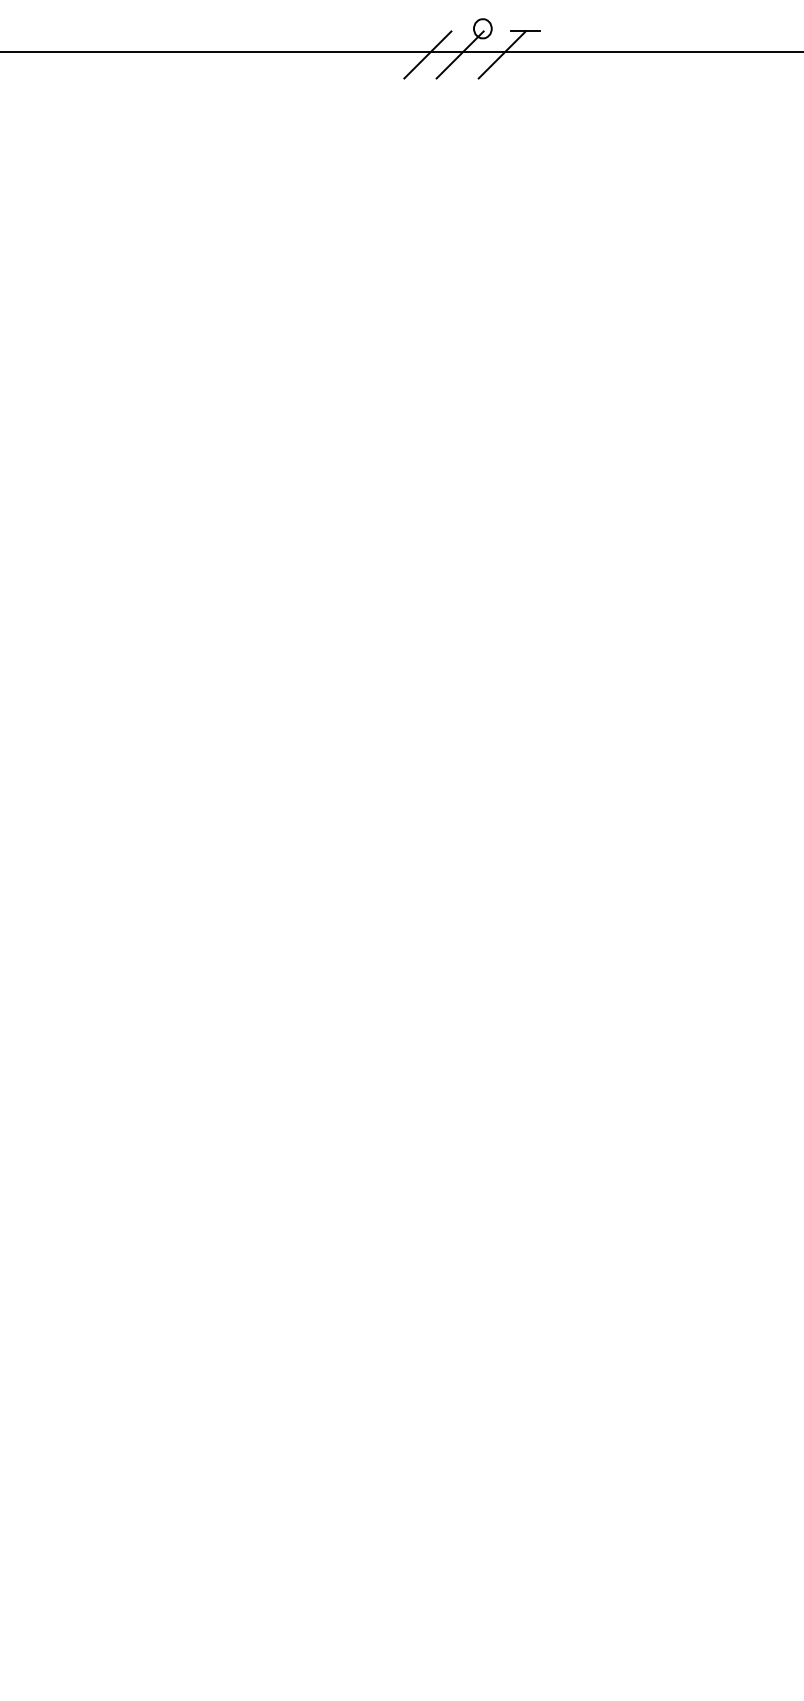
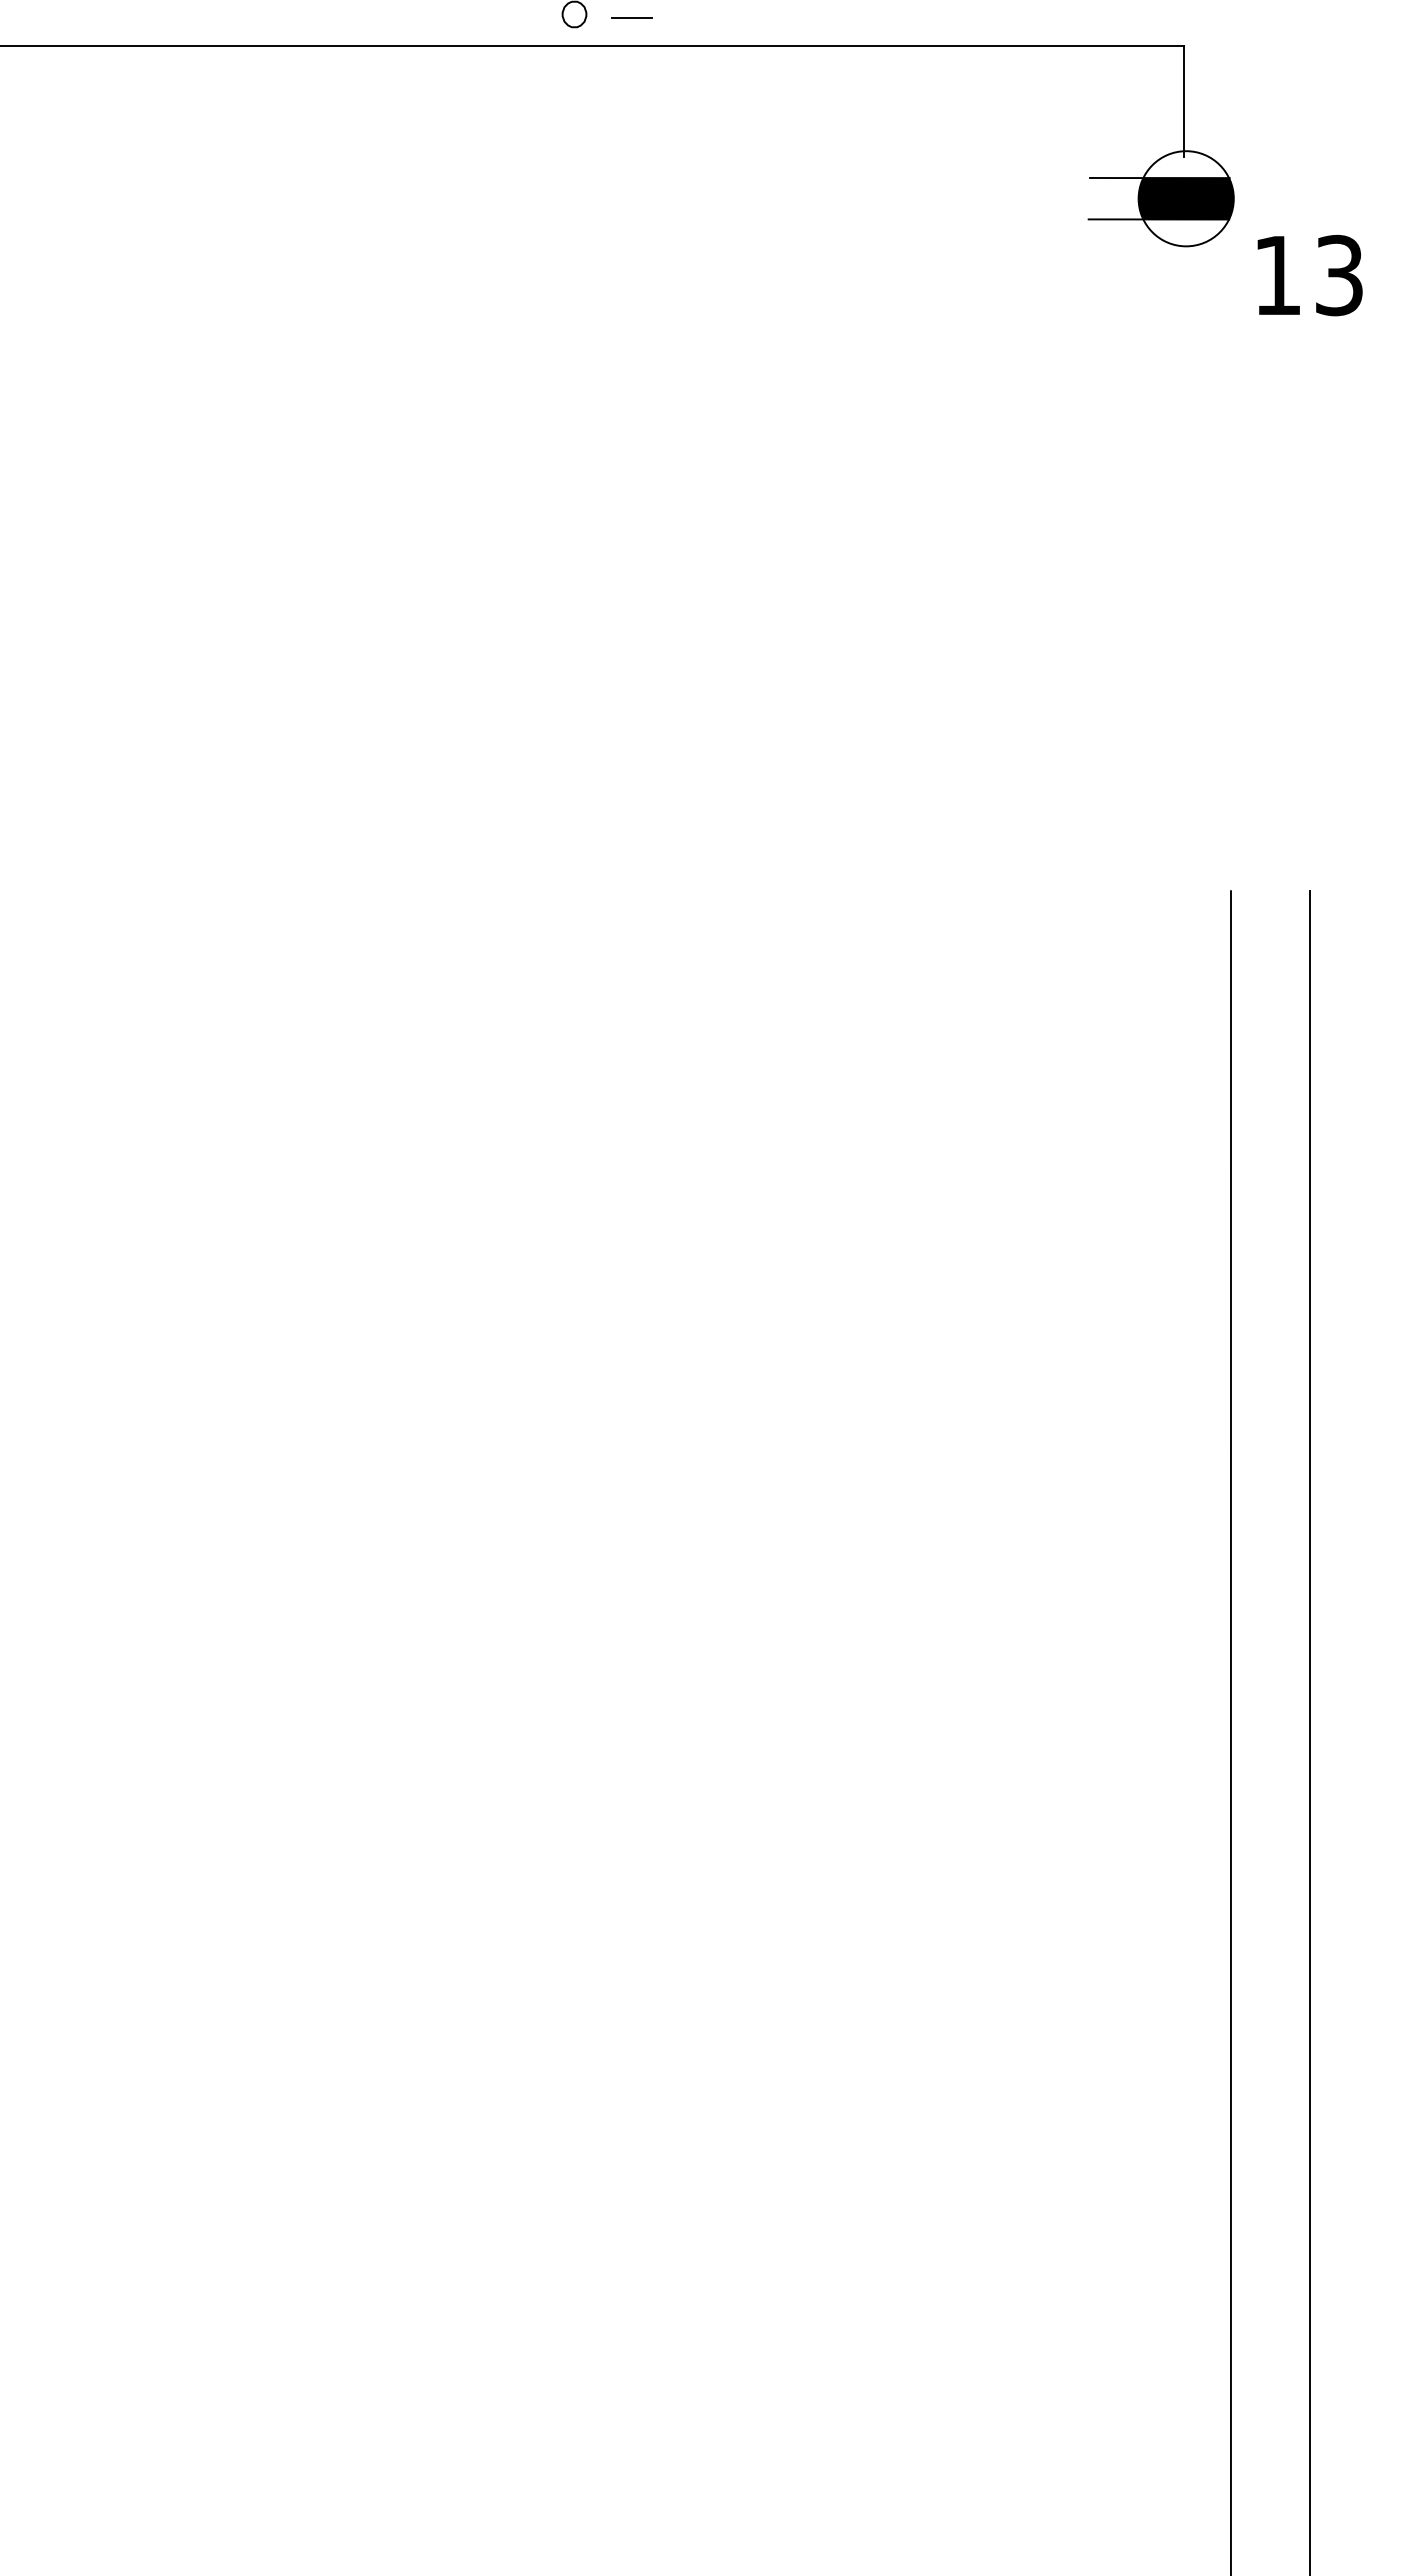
line: (427, 54) -> (500, 49), removed
line: (459, 54) -> (543, 49), removed
line: (501, 54) -> (599, 49), removed

